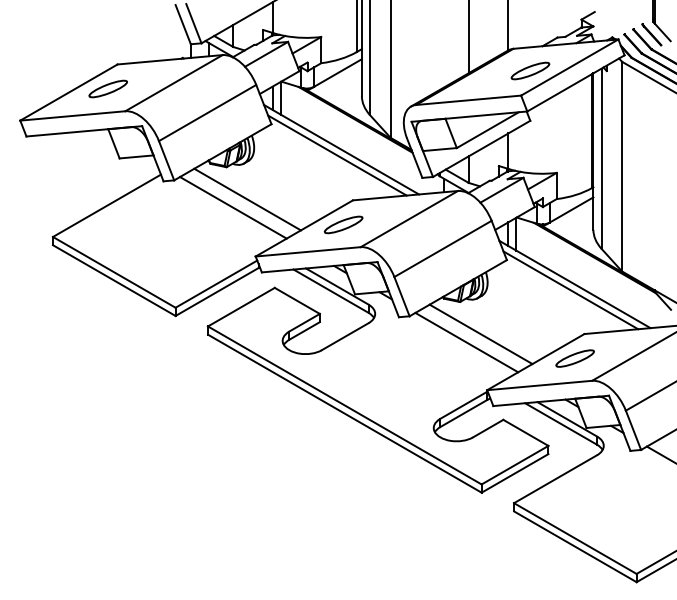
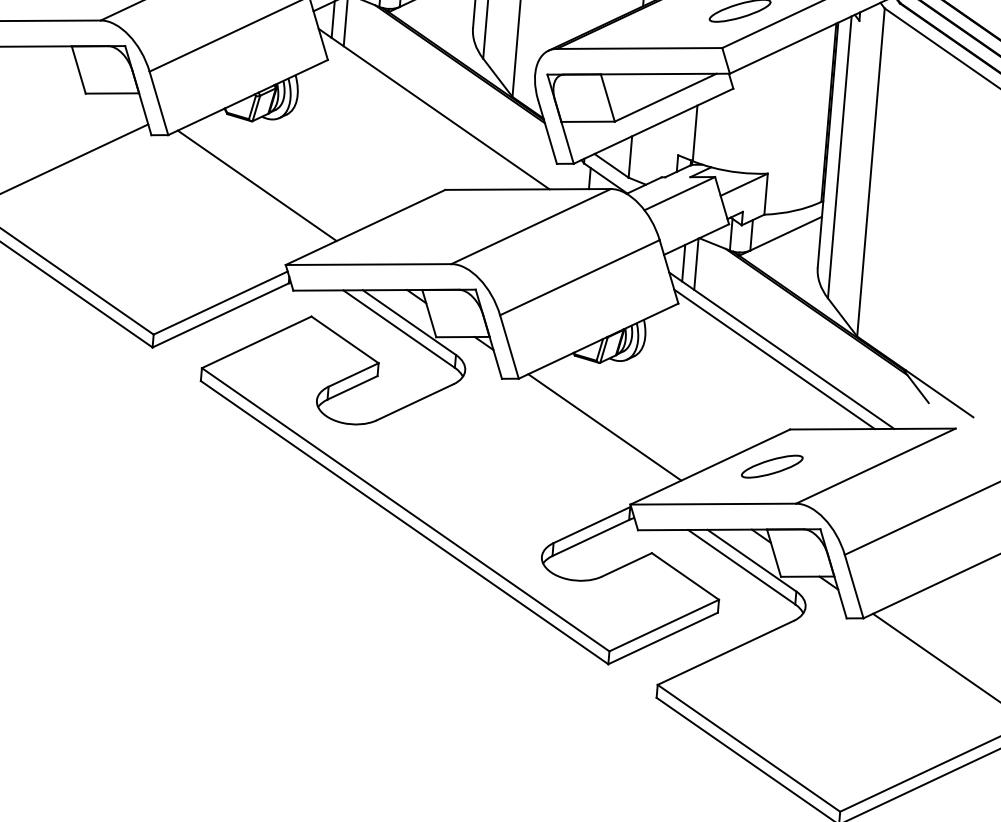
line: (337, 155) -> (427, 117), removed
line: (247, 199) -> (280, 174), removed
part: (343, 224) -> (427, 226), removed
line: (480, 334) -> (627, 416), removed

